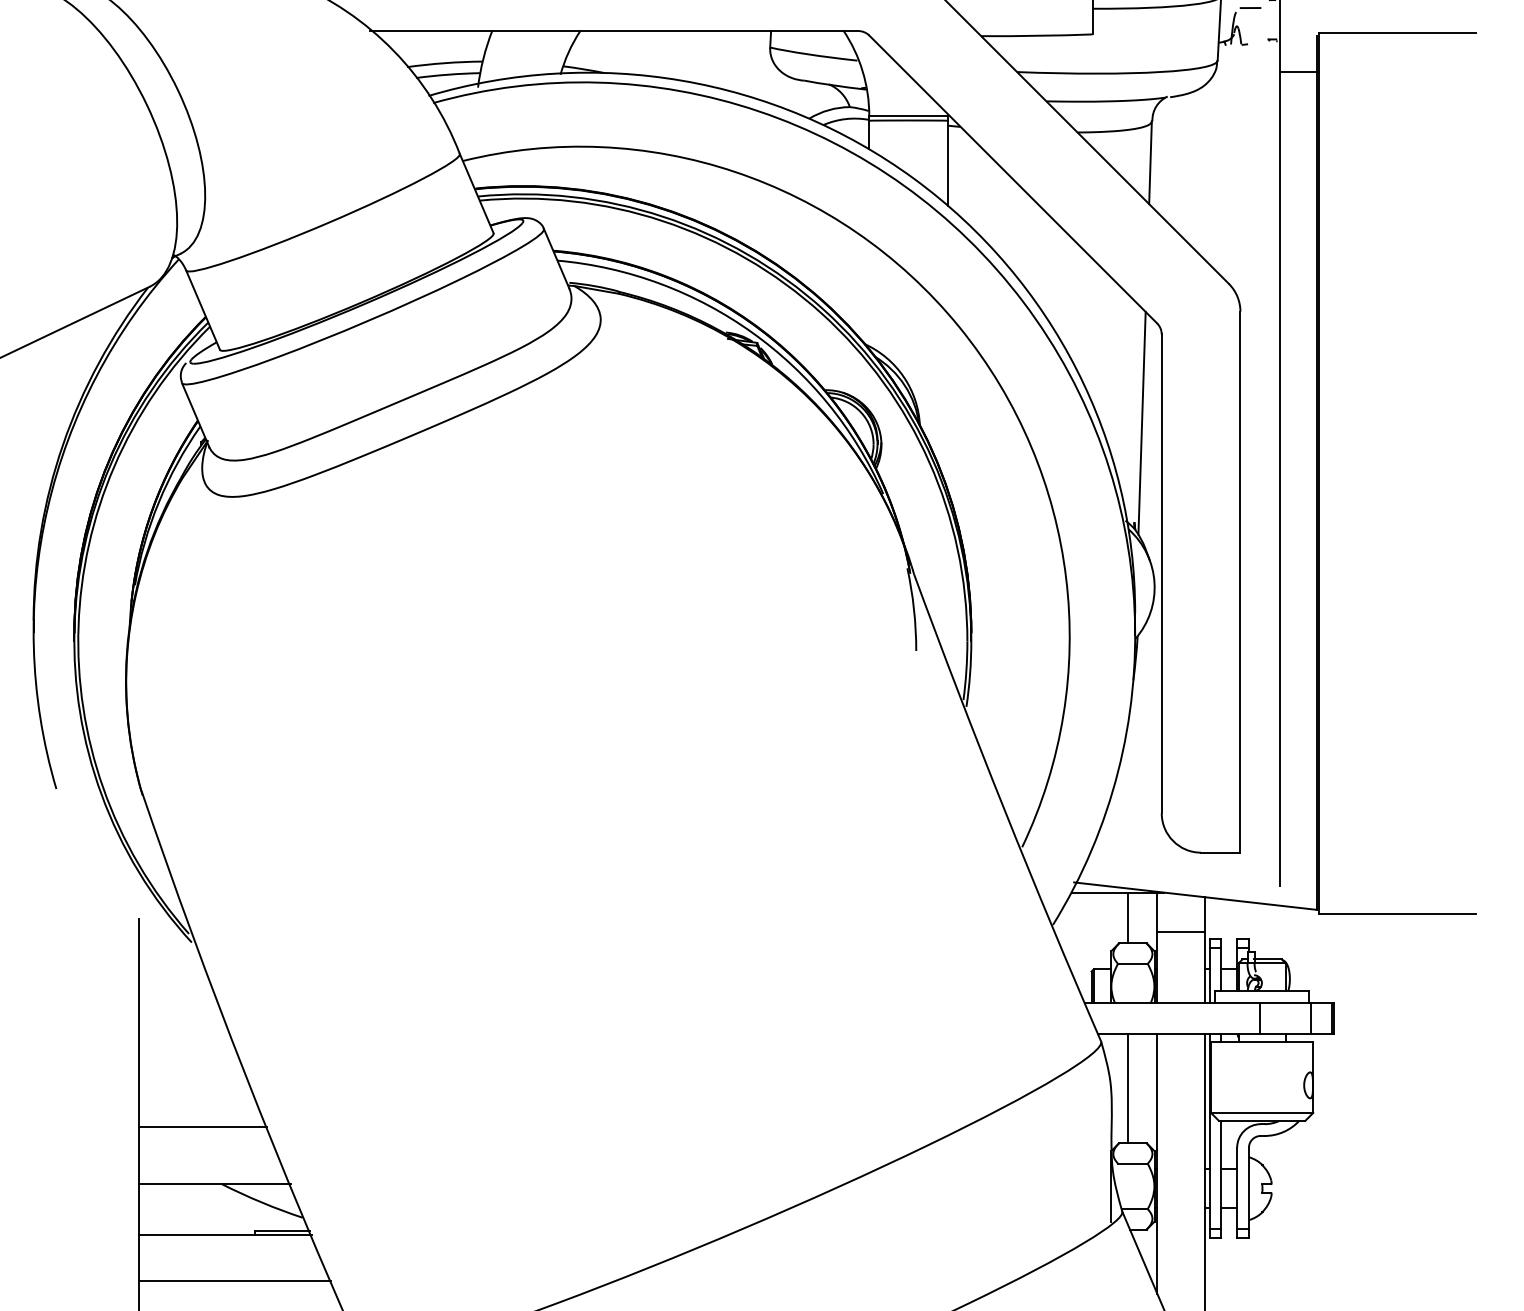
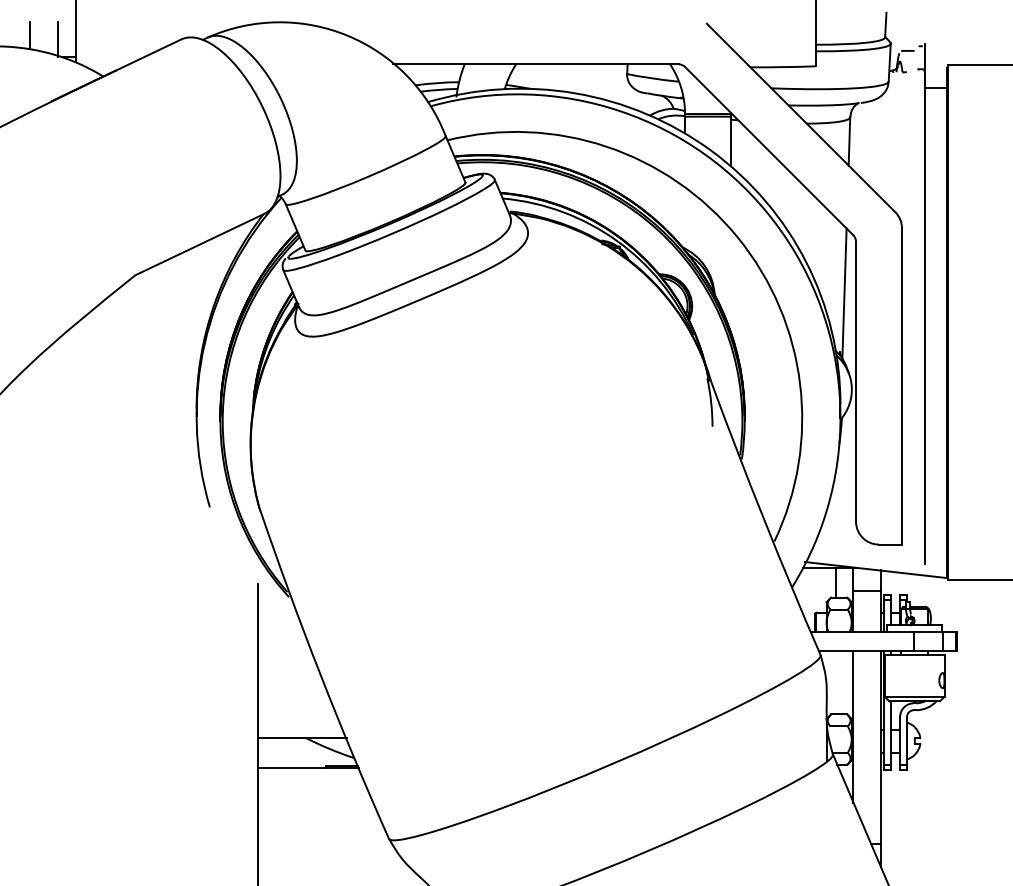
line: (1128, 1088) -> (836, 682), removed
line: (202, 1126) -> (295, 704), removed
line: (235, 1280) -> (314, 794), removed

